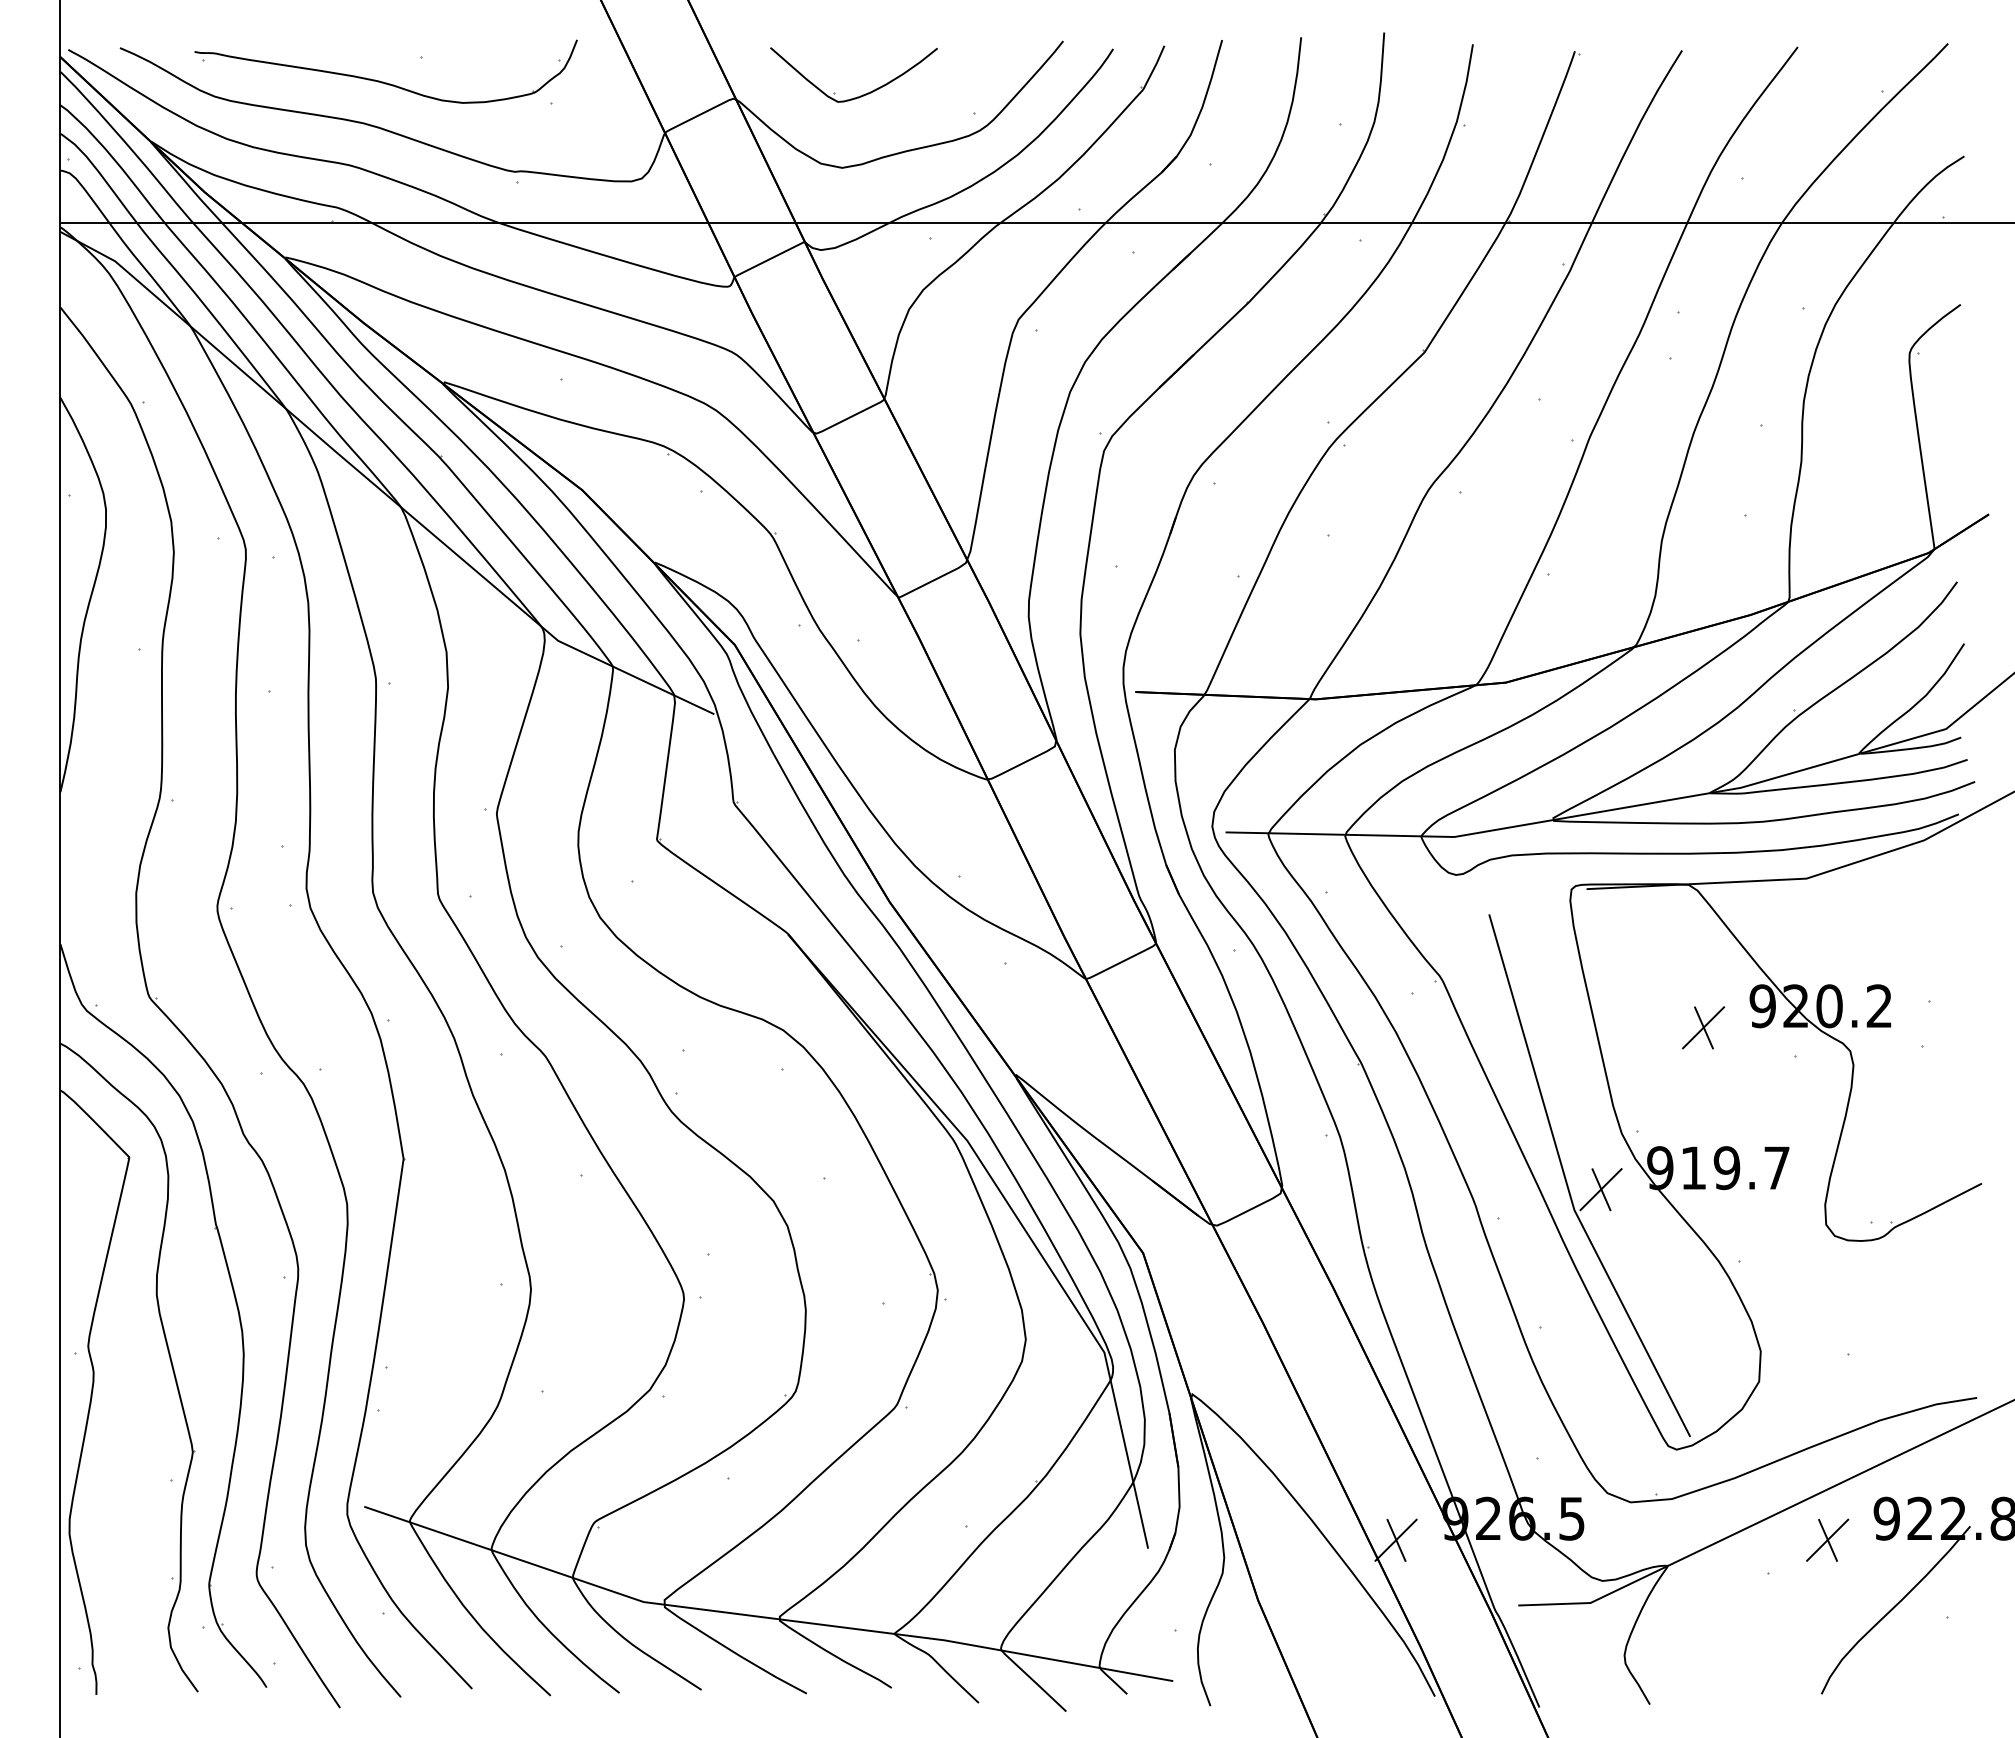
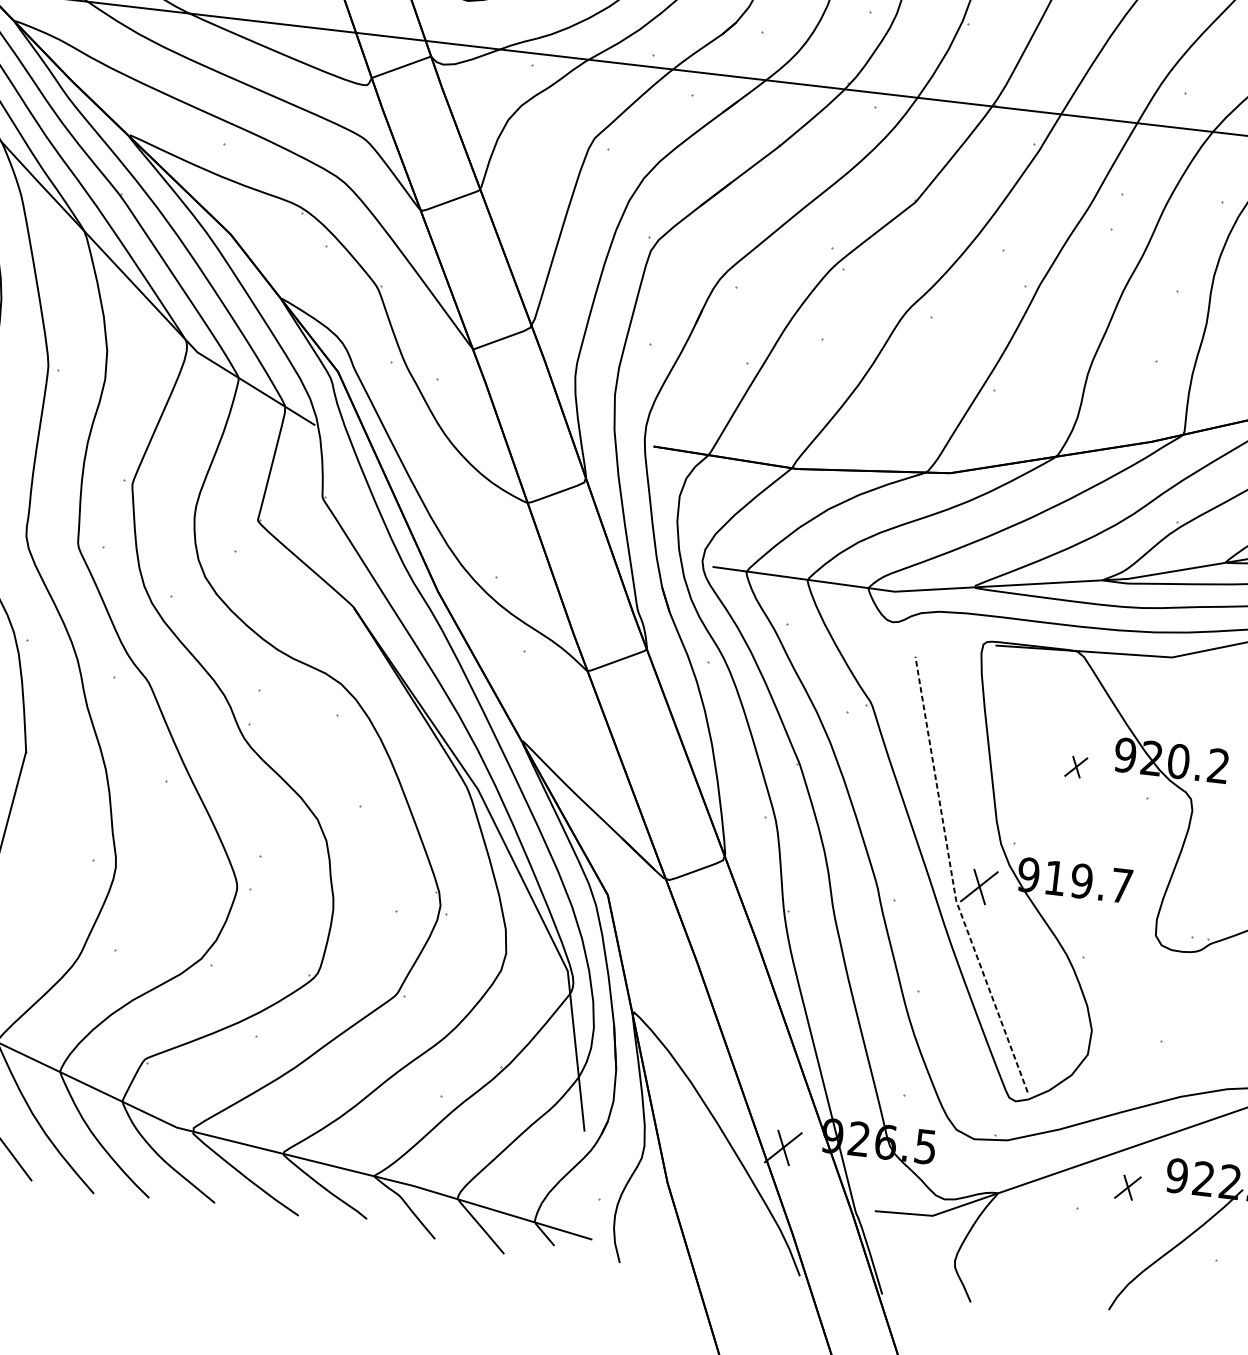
part: (1703, 1027) -> (1076, 766), size x0.6
line: (1567, 1185) -> (952, 880), solid -> dashed
part: (1827, 1539) -> (1127, 1187), size x0.7

